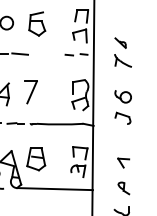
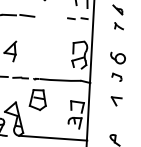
part: (122, 60) -> (118, 25), size x0.6
part: (30, 92) -> (35, 50), removed
part: (122, 117) -> (116, 76), size x0.7
part: (36, 159) -> (38, 100), moved
part: (123, 162) -> (116, 100), moved

